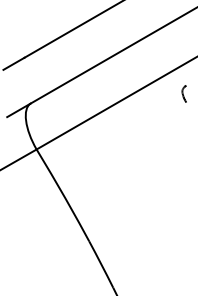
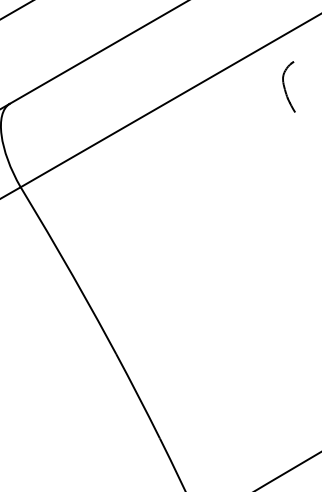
part: (184, 93) -> (289, 85), size x1.67

